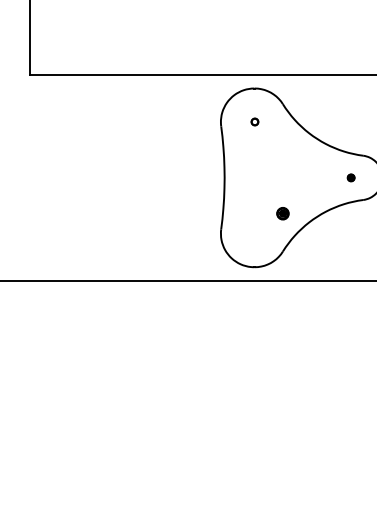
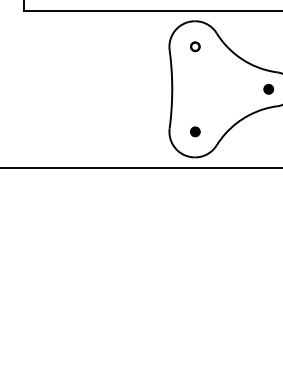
part: (254, 121) -> (195, 46), size x1.67
part: (350, 177) -> (268, 89), size x1.67
part: (282, 213) -> (195, 131), moved

